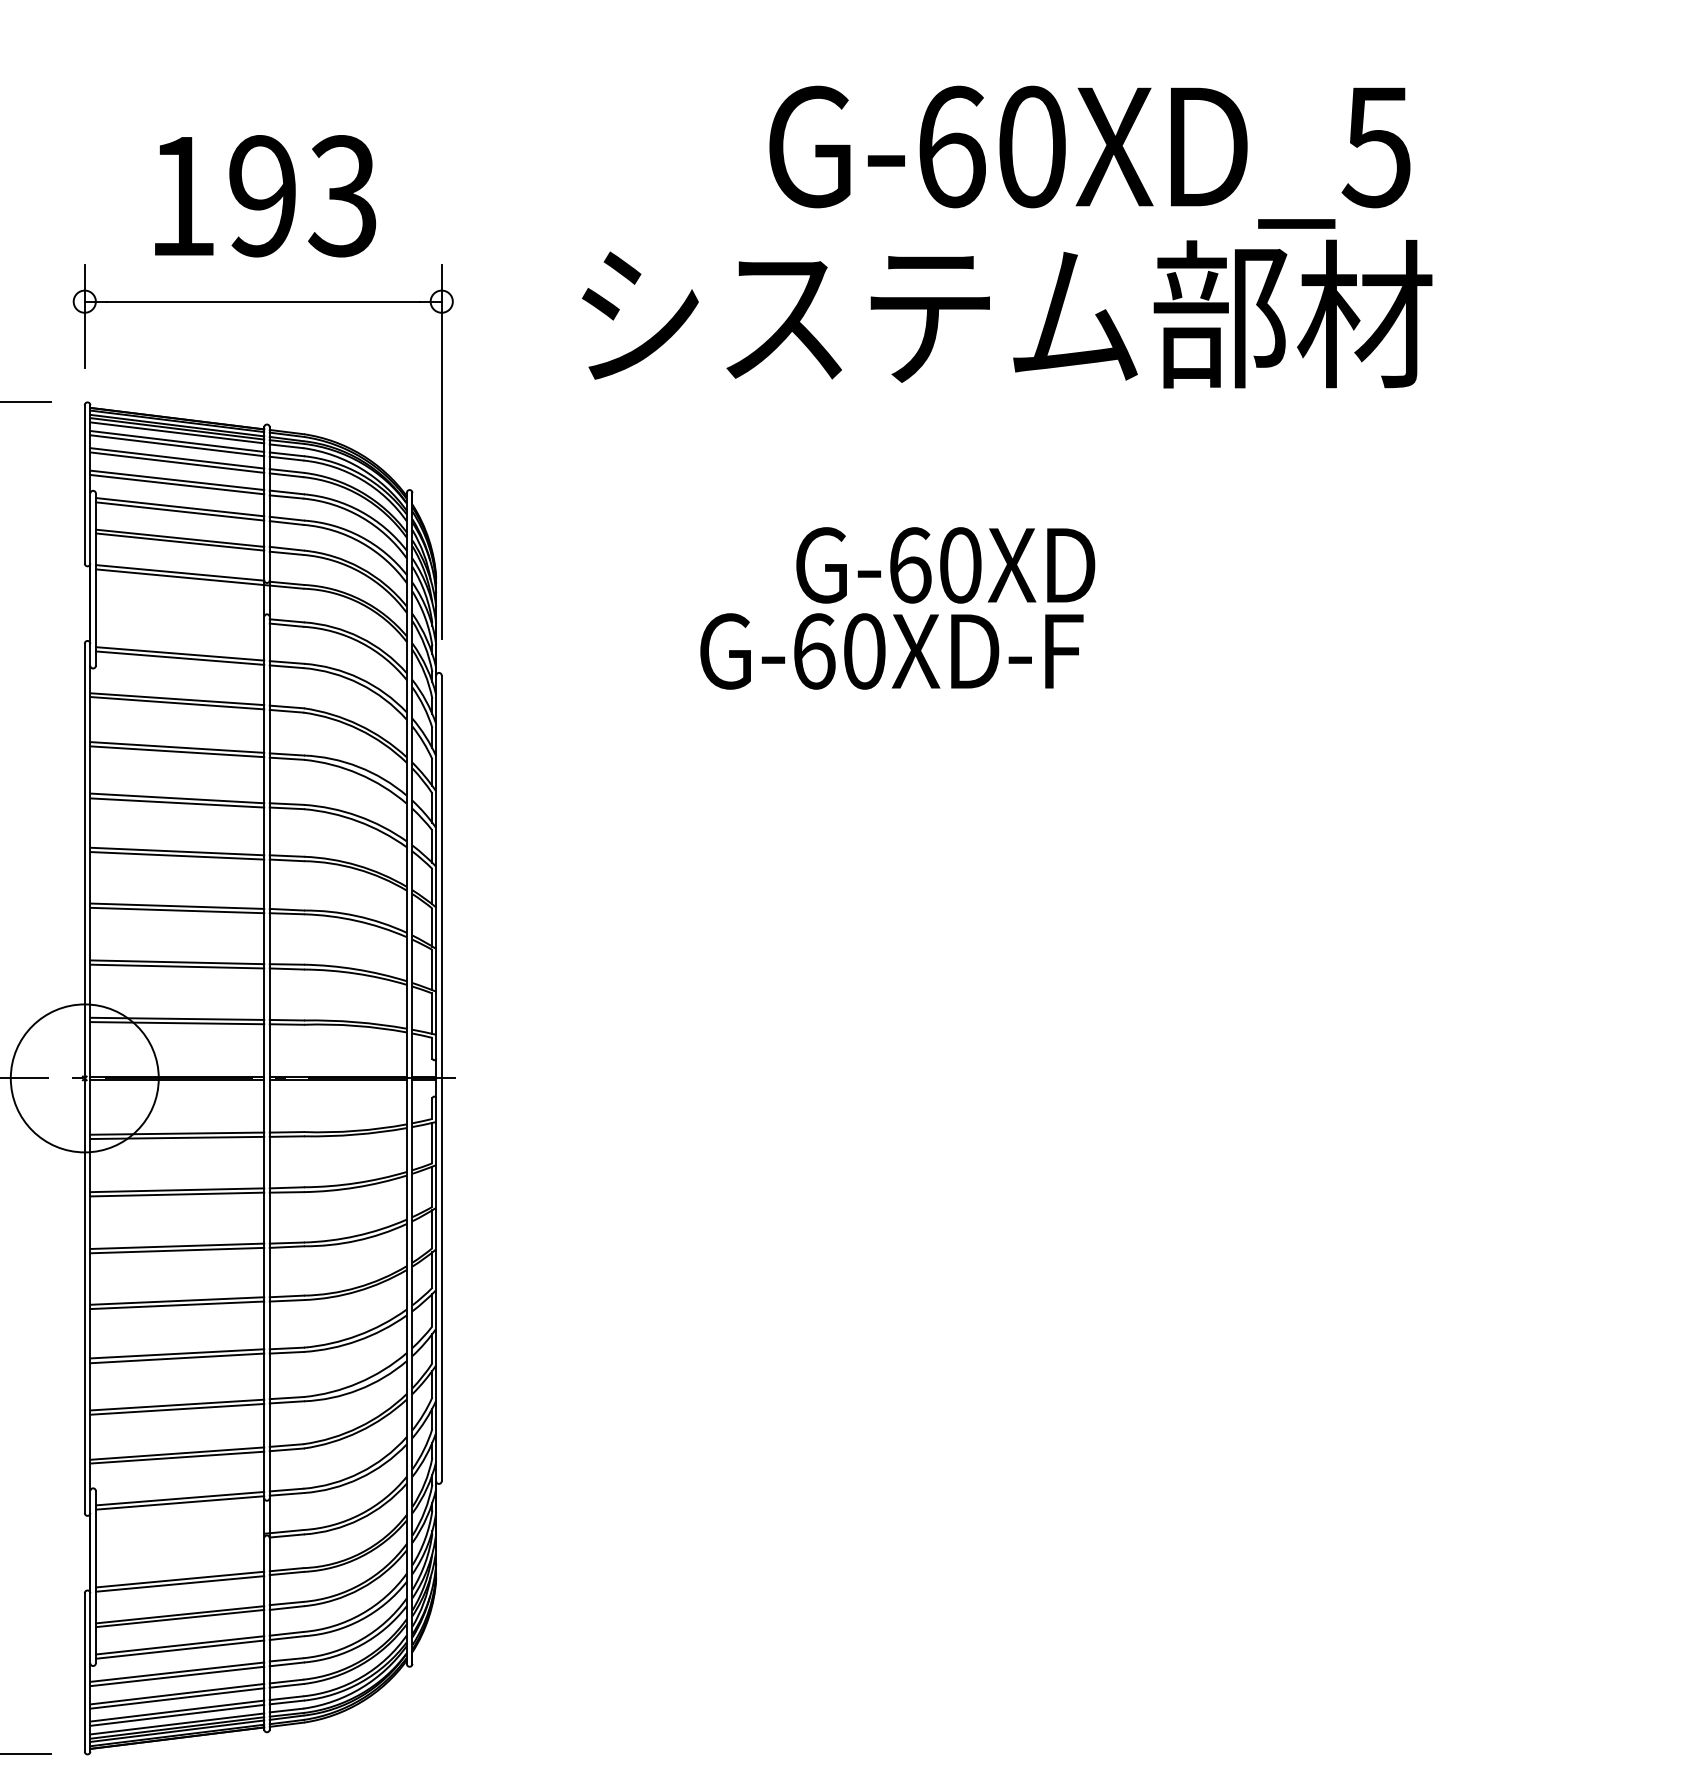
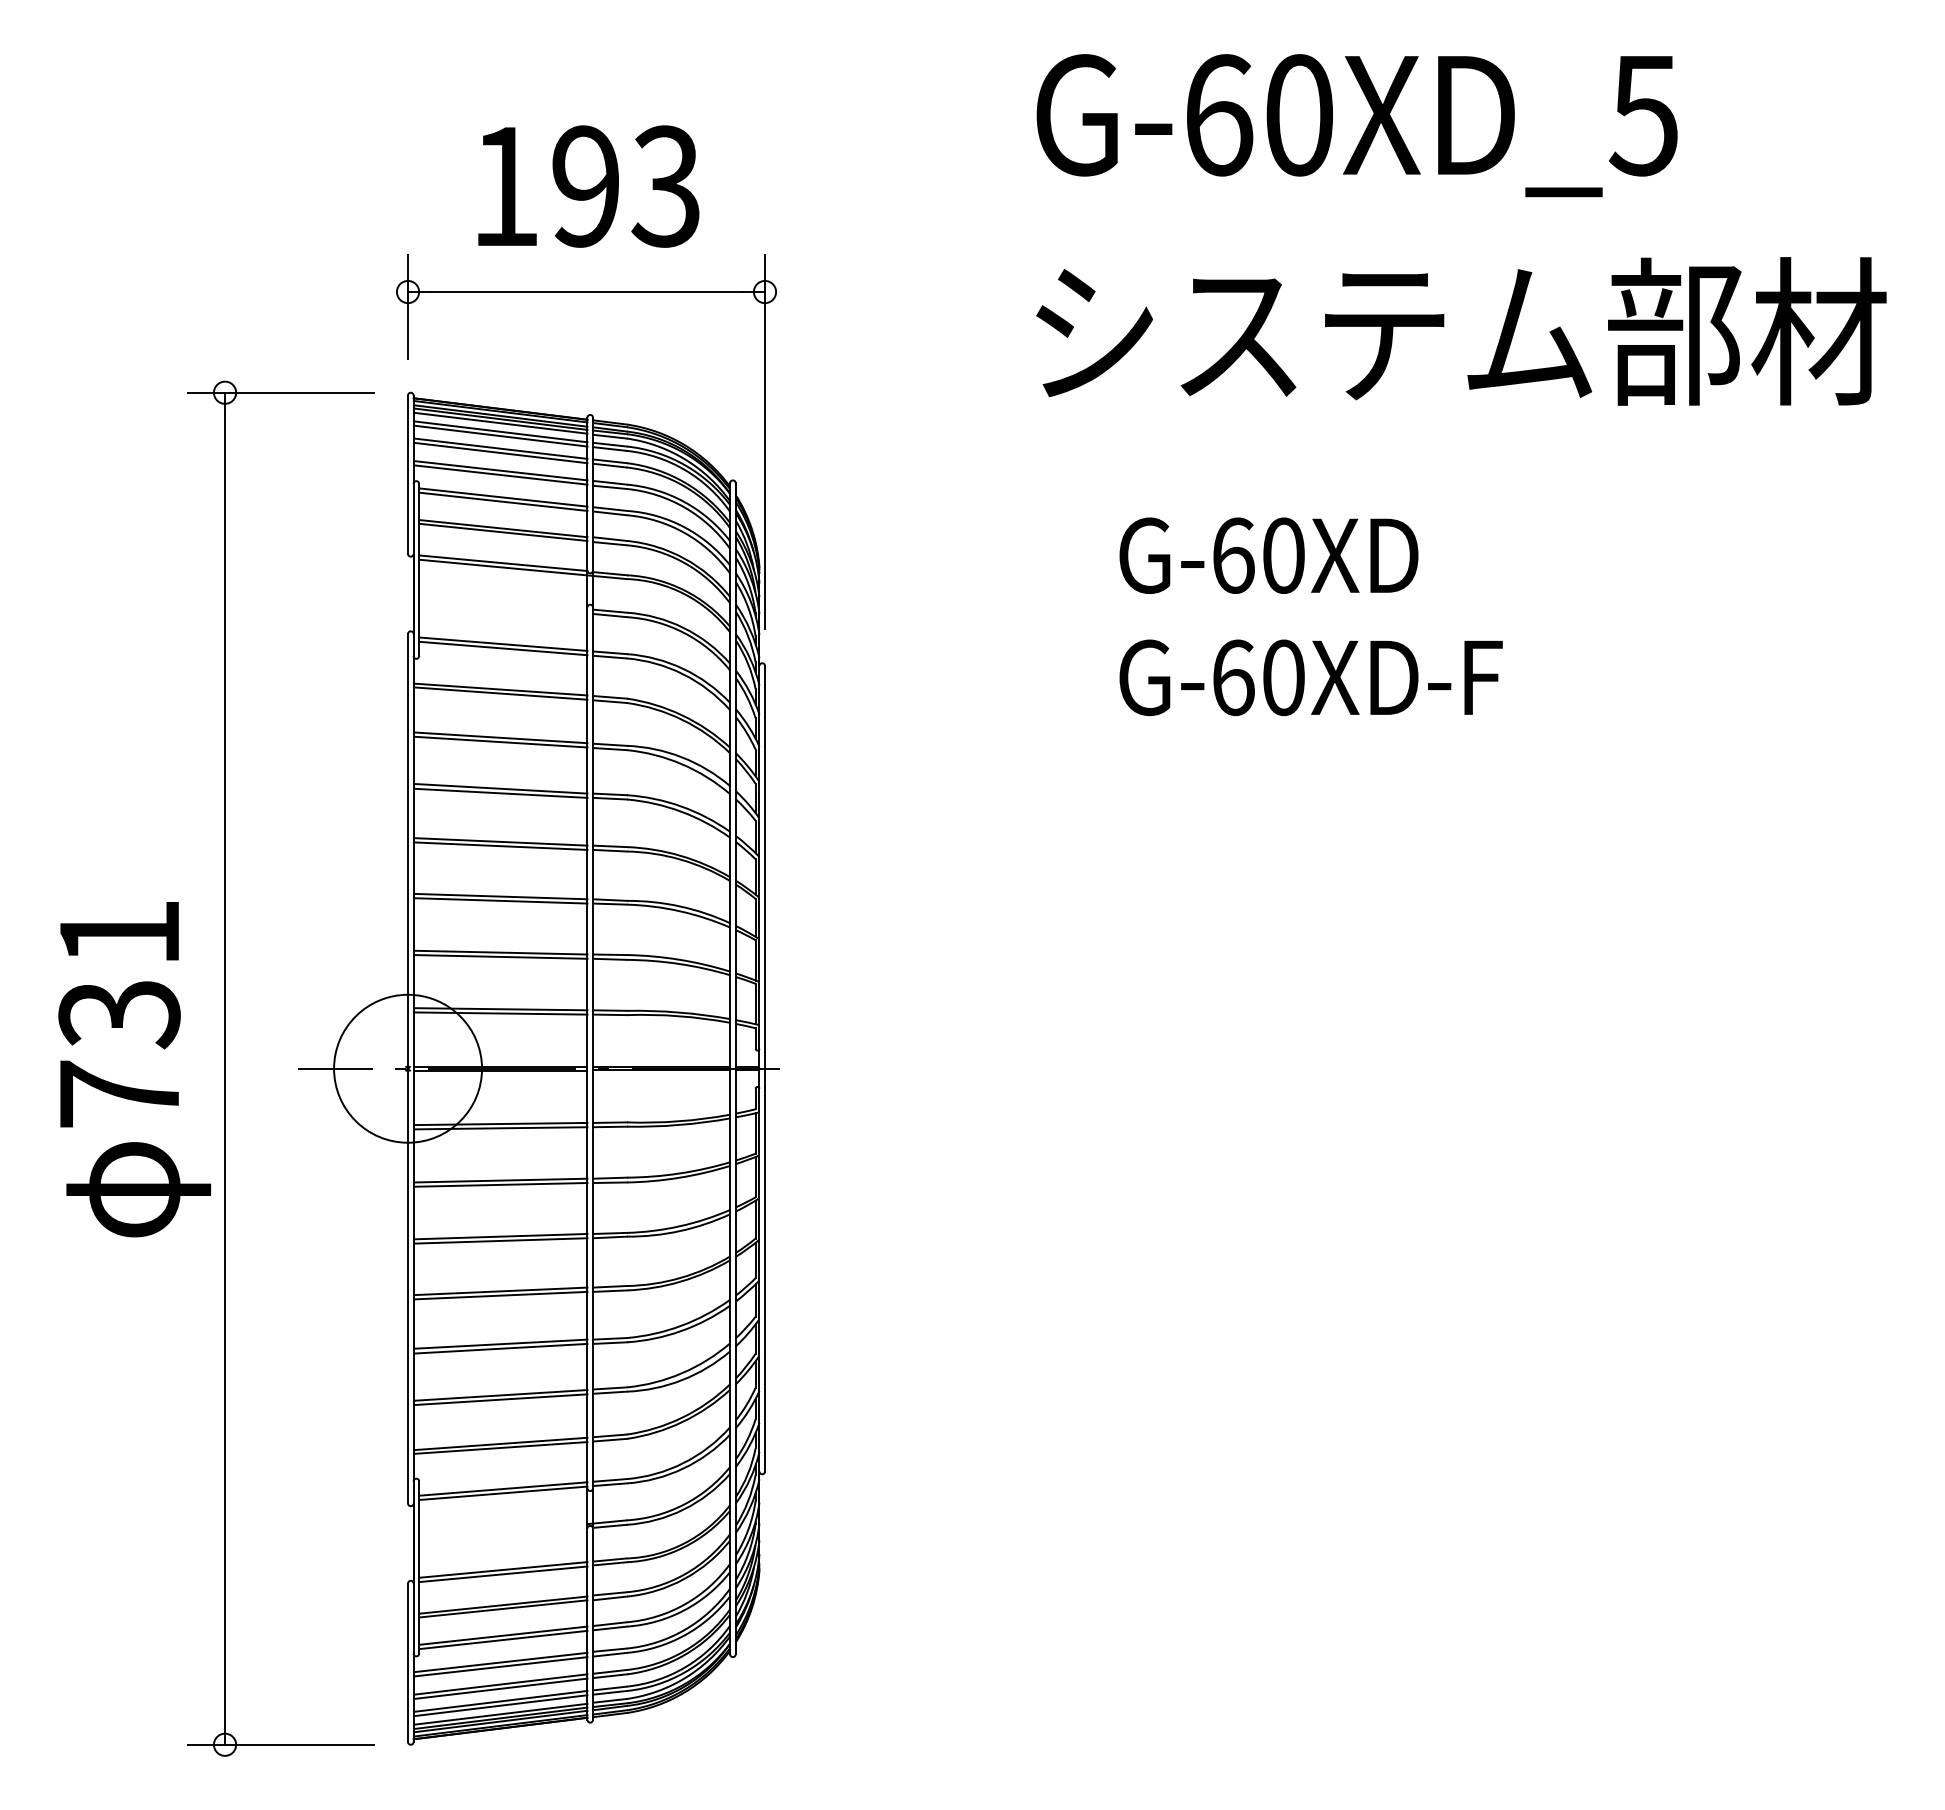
text: (1089, 157) -> (1356, 125), moved
text: (1007, 314) -> (1461, 331), moved
text: (891, 651) -> (1310, 677), moved

